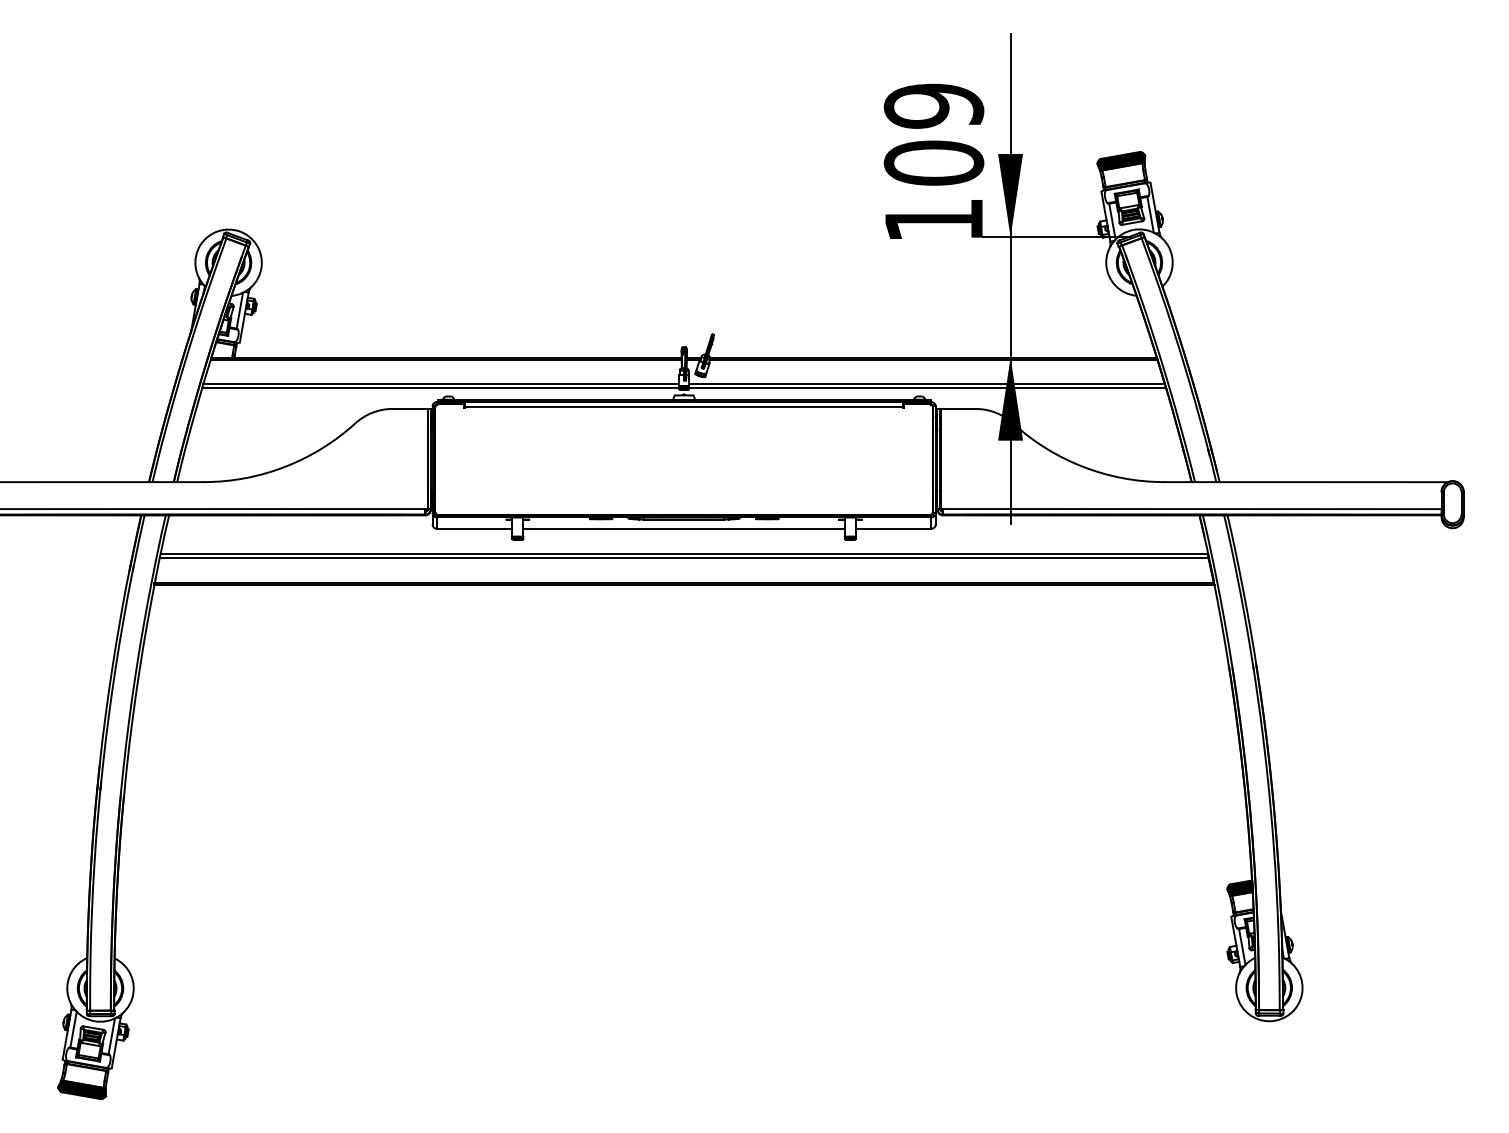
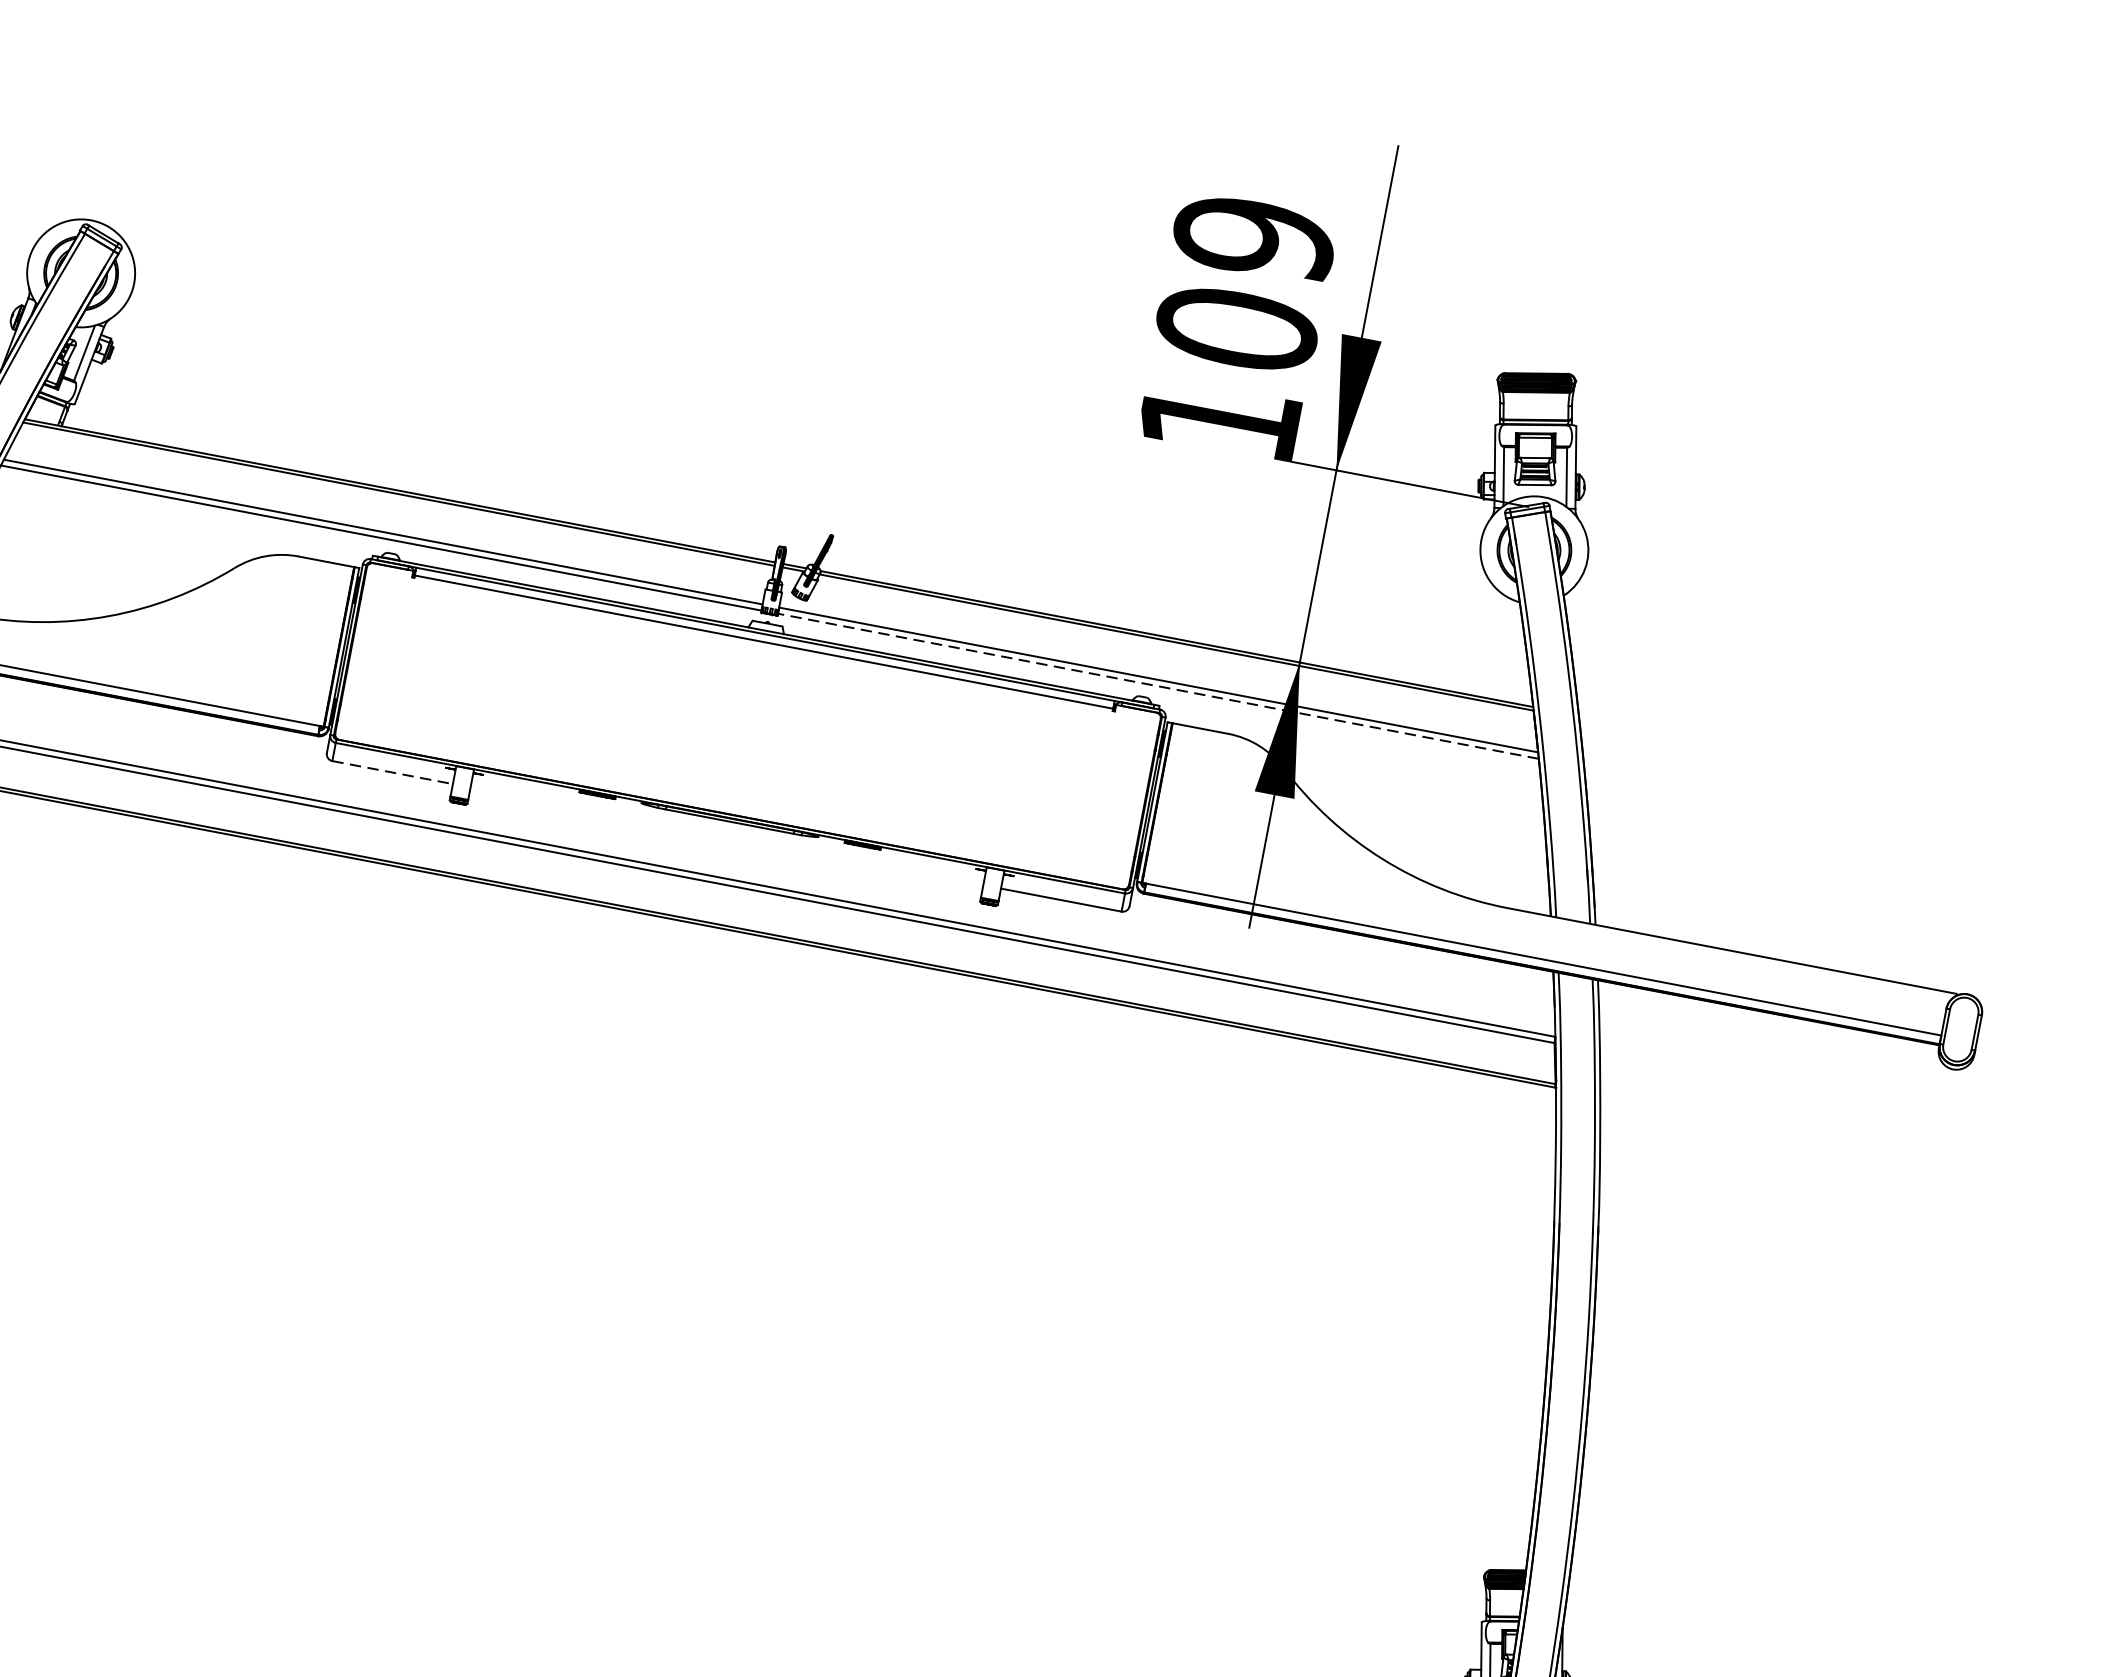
line: (927, 388) -> (1157, 686), solid -> dashed
line: (474, 528) -> (392, 772), solid -> dashed
line: (683, 528) -> (726, 835), removed

